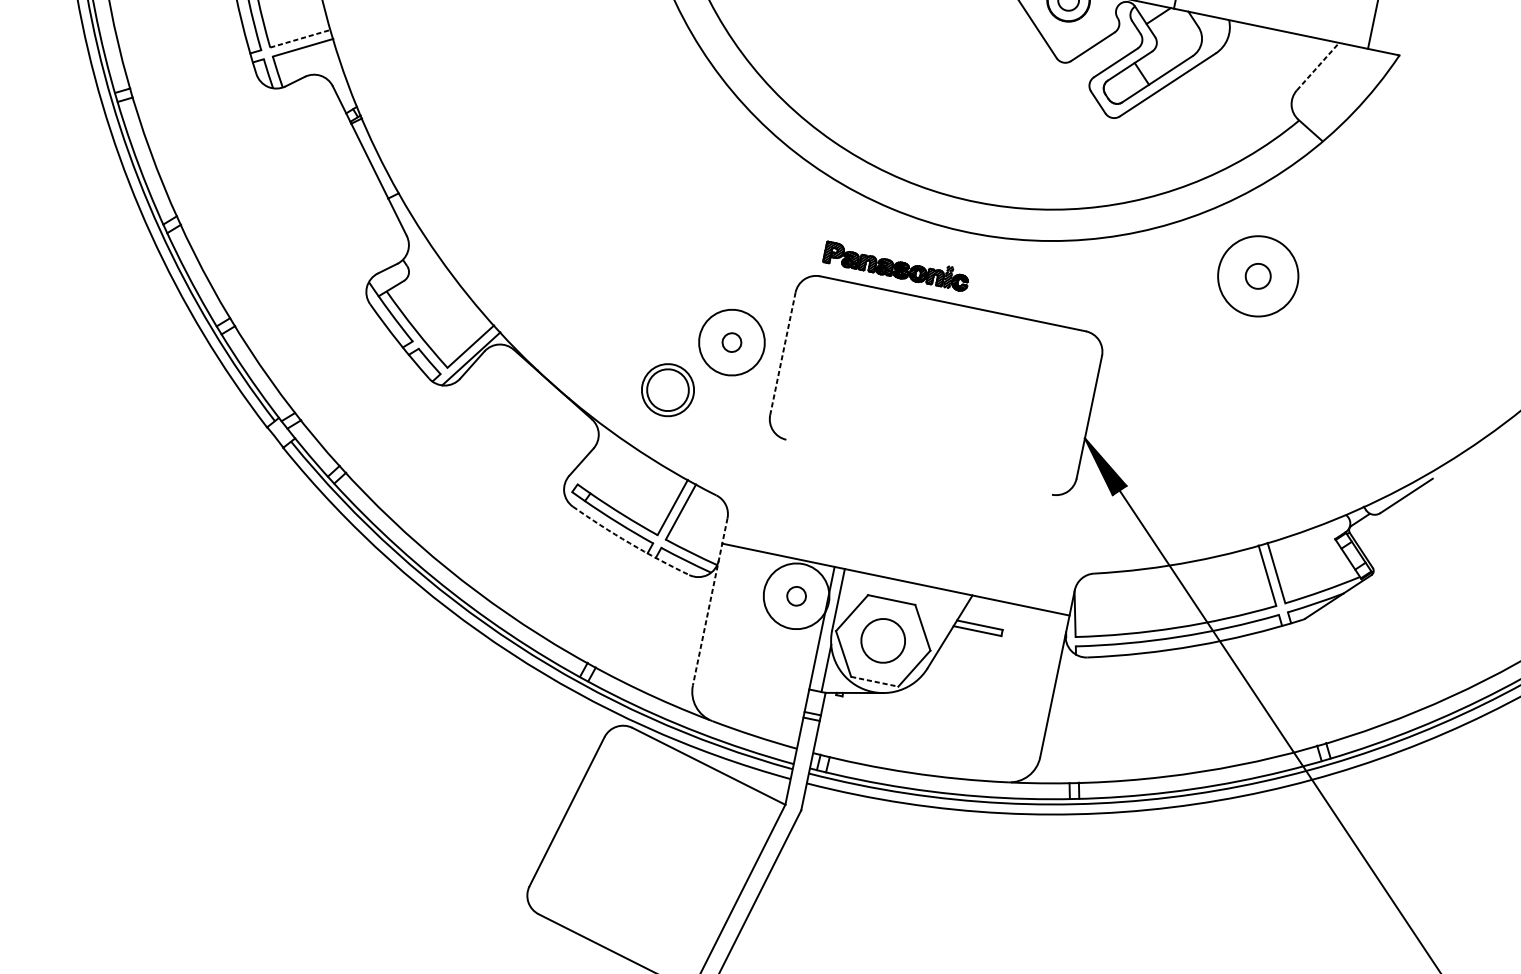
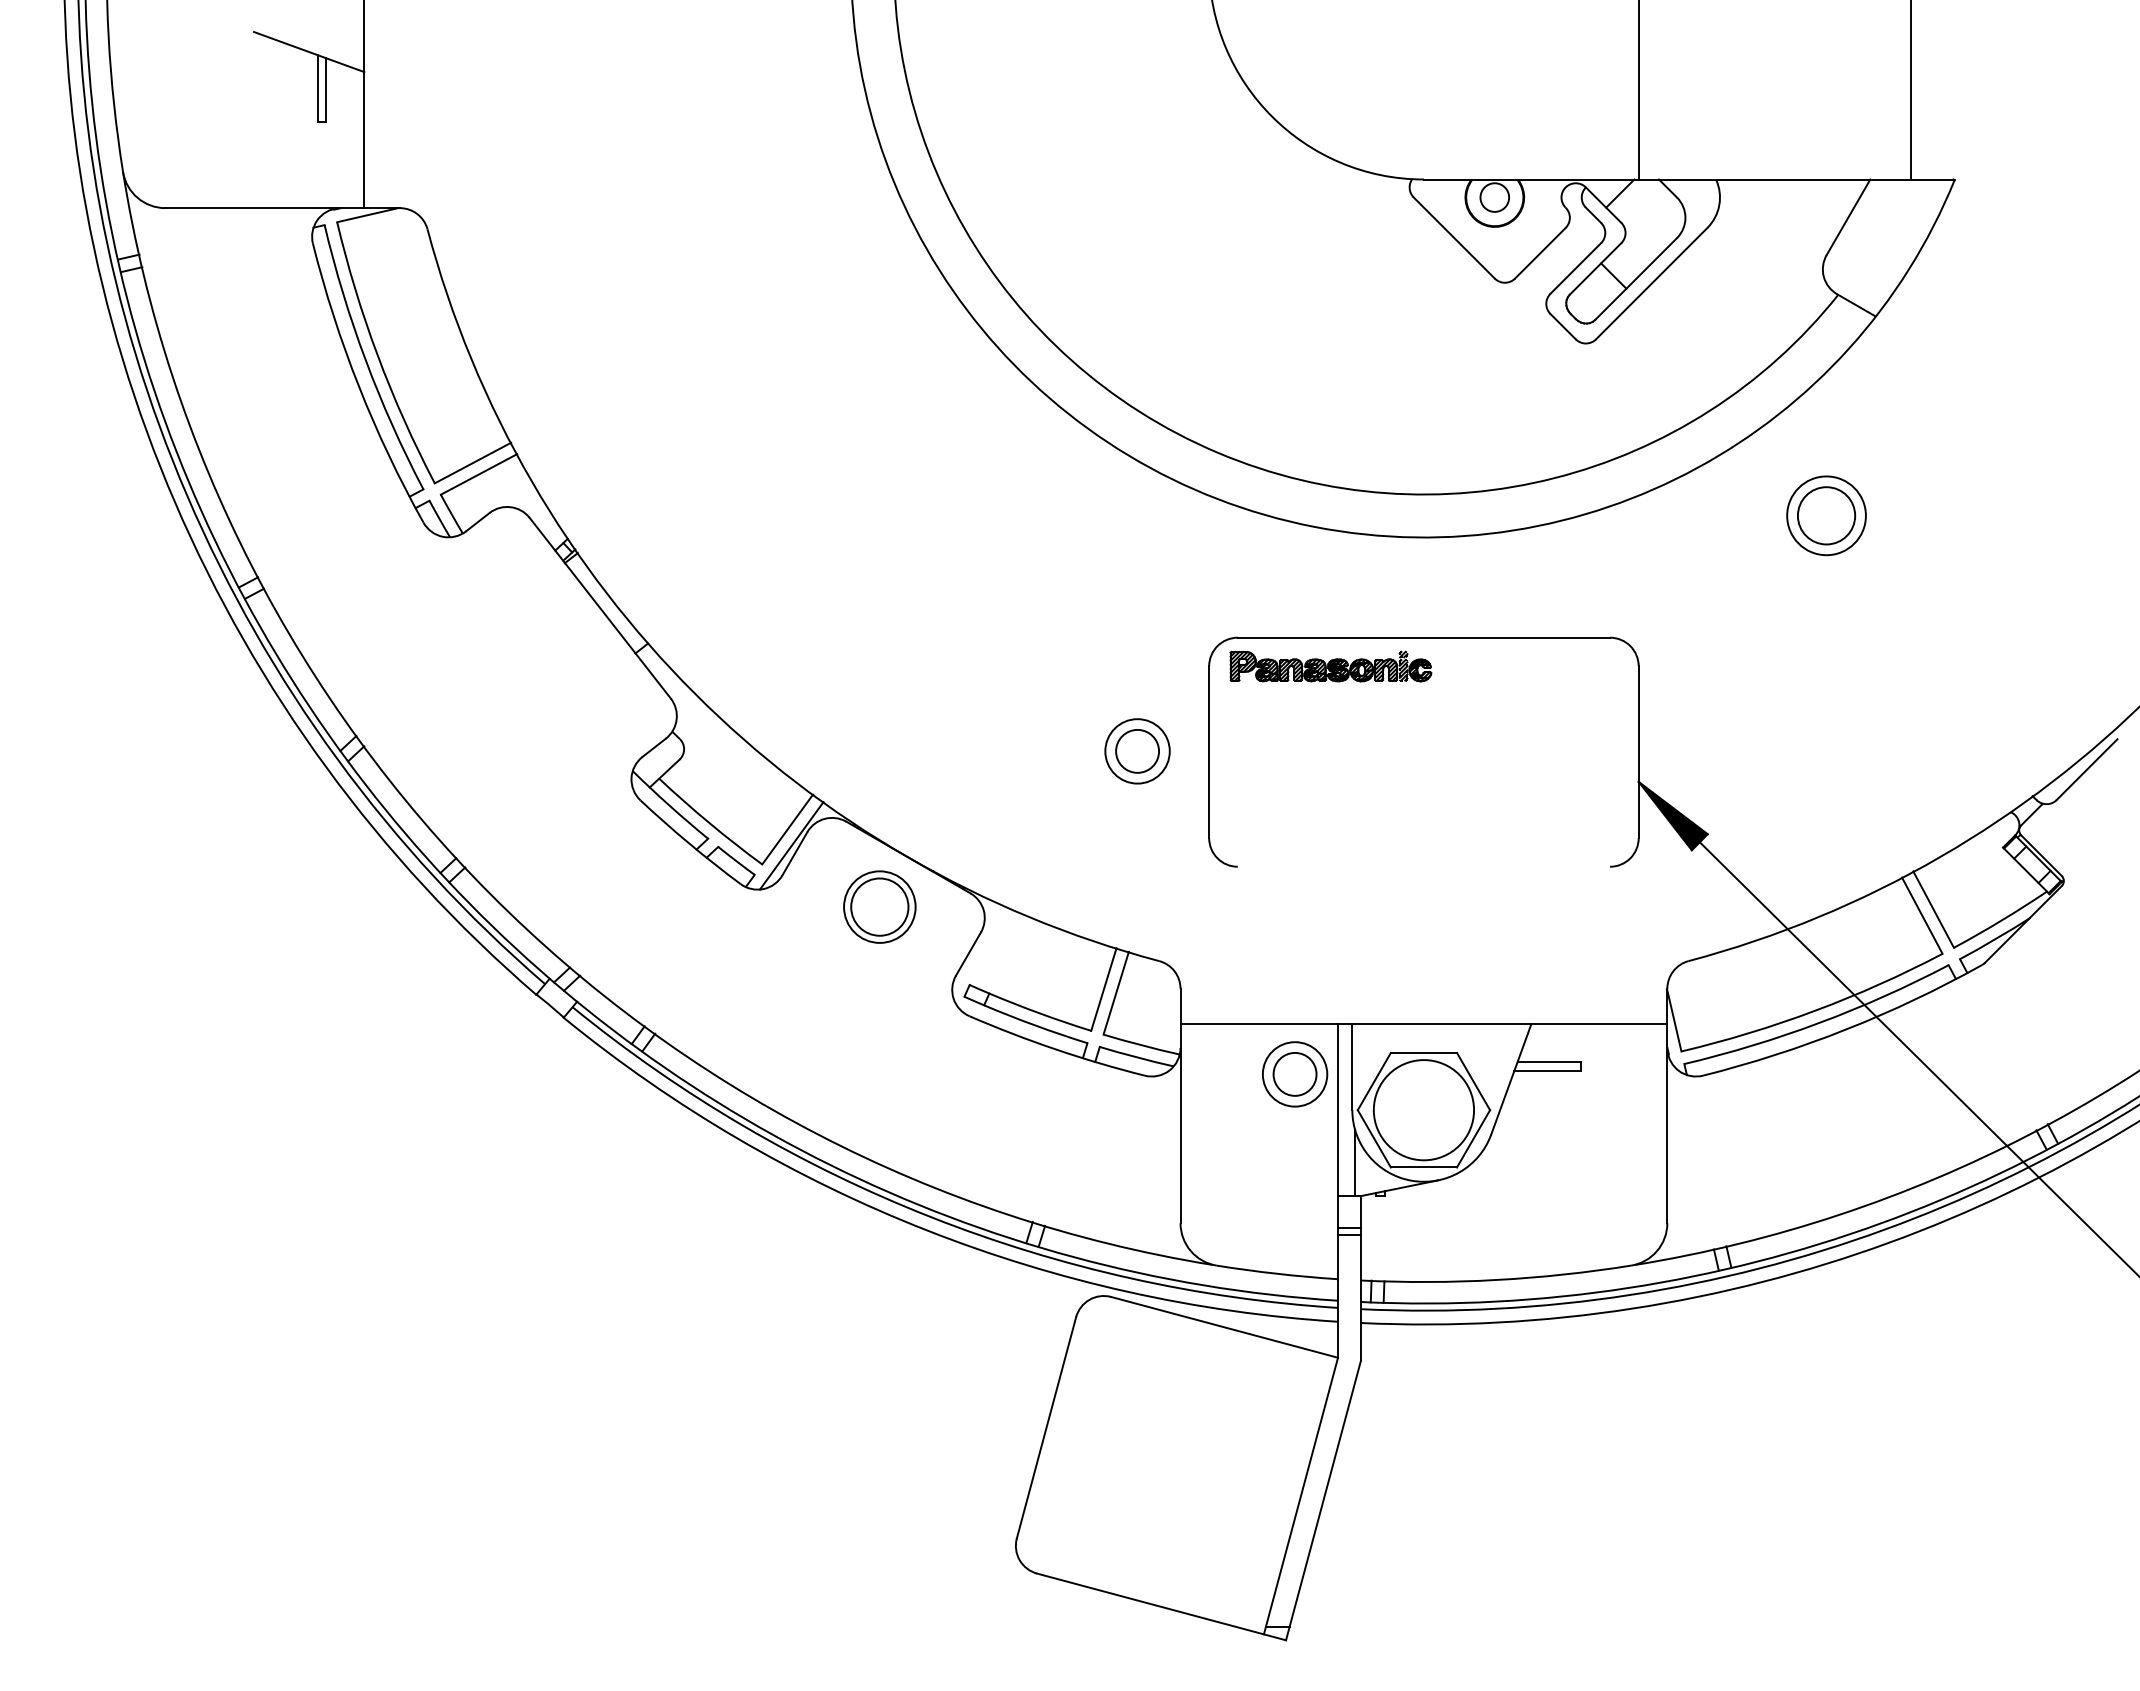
line: (300, 38) -> (473, 462), dashed -> solid
line: (1317, 66) -> (1848, 217), dashed -> solid
part: (896, 266) -> (1330, 666), moved
circle: (1258, 276) -> (1826, 515), size x0.71
circle: (1258, 276) -> (1826, 515), size x1.67
circle: (732, 341) -> (1137, 750), size x1.67
circle: (731, 342) -> (1137, 751), size x0.71
line: (783, 354) -> (1209, 752), dashed -> solid
part: (667, 389) -> (879, 906), moved
arc: (630, 543) -> (1056, 1049), dashed -> solid
circle: (796, 595) -> (1294, 1073), size x1.67
circle: (796, 596) -> (1294, 1074), size x0.71
line: (710, 602) -> (1180, 1106), dashed -> solid
circle: (882, 641) -> (1423, 1110), size x1.67
line: (875, 681) -> (1424, 1167), dashed -> solid

